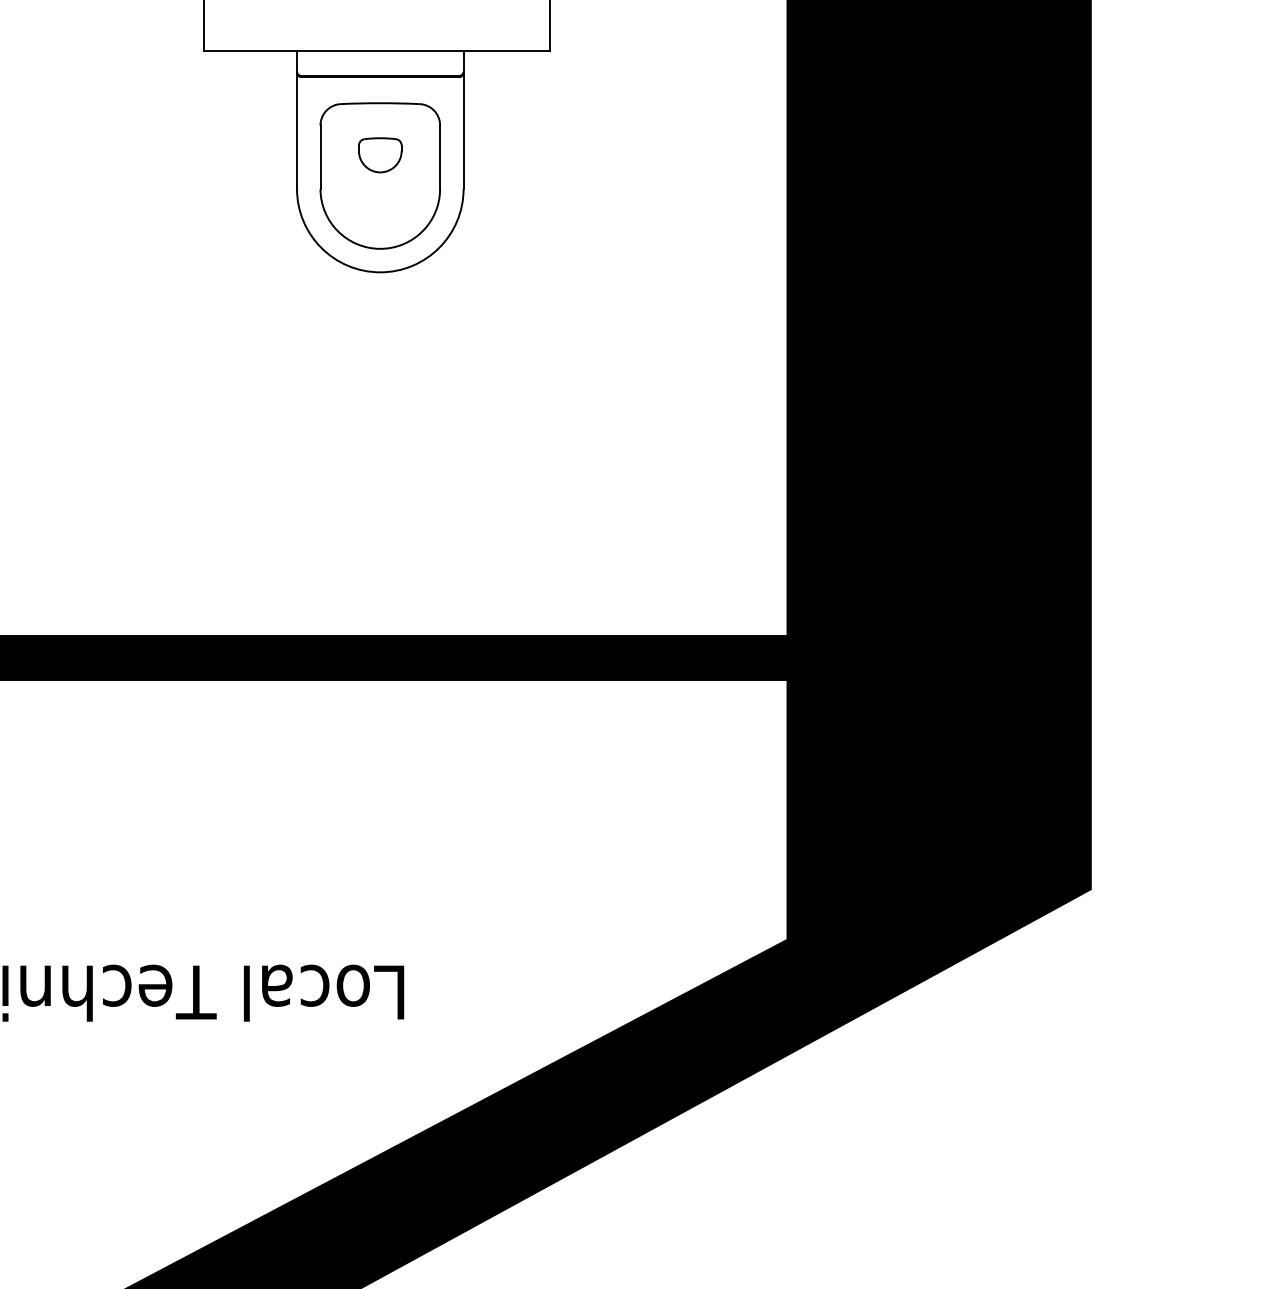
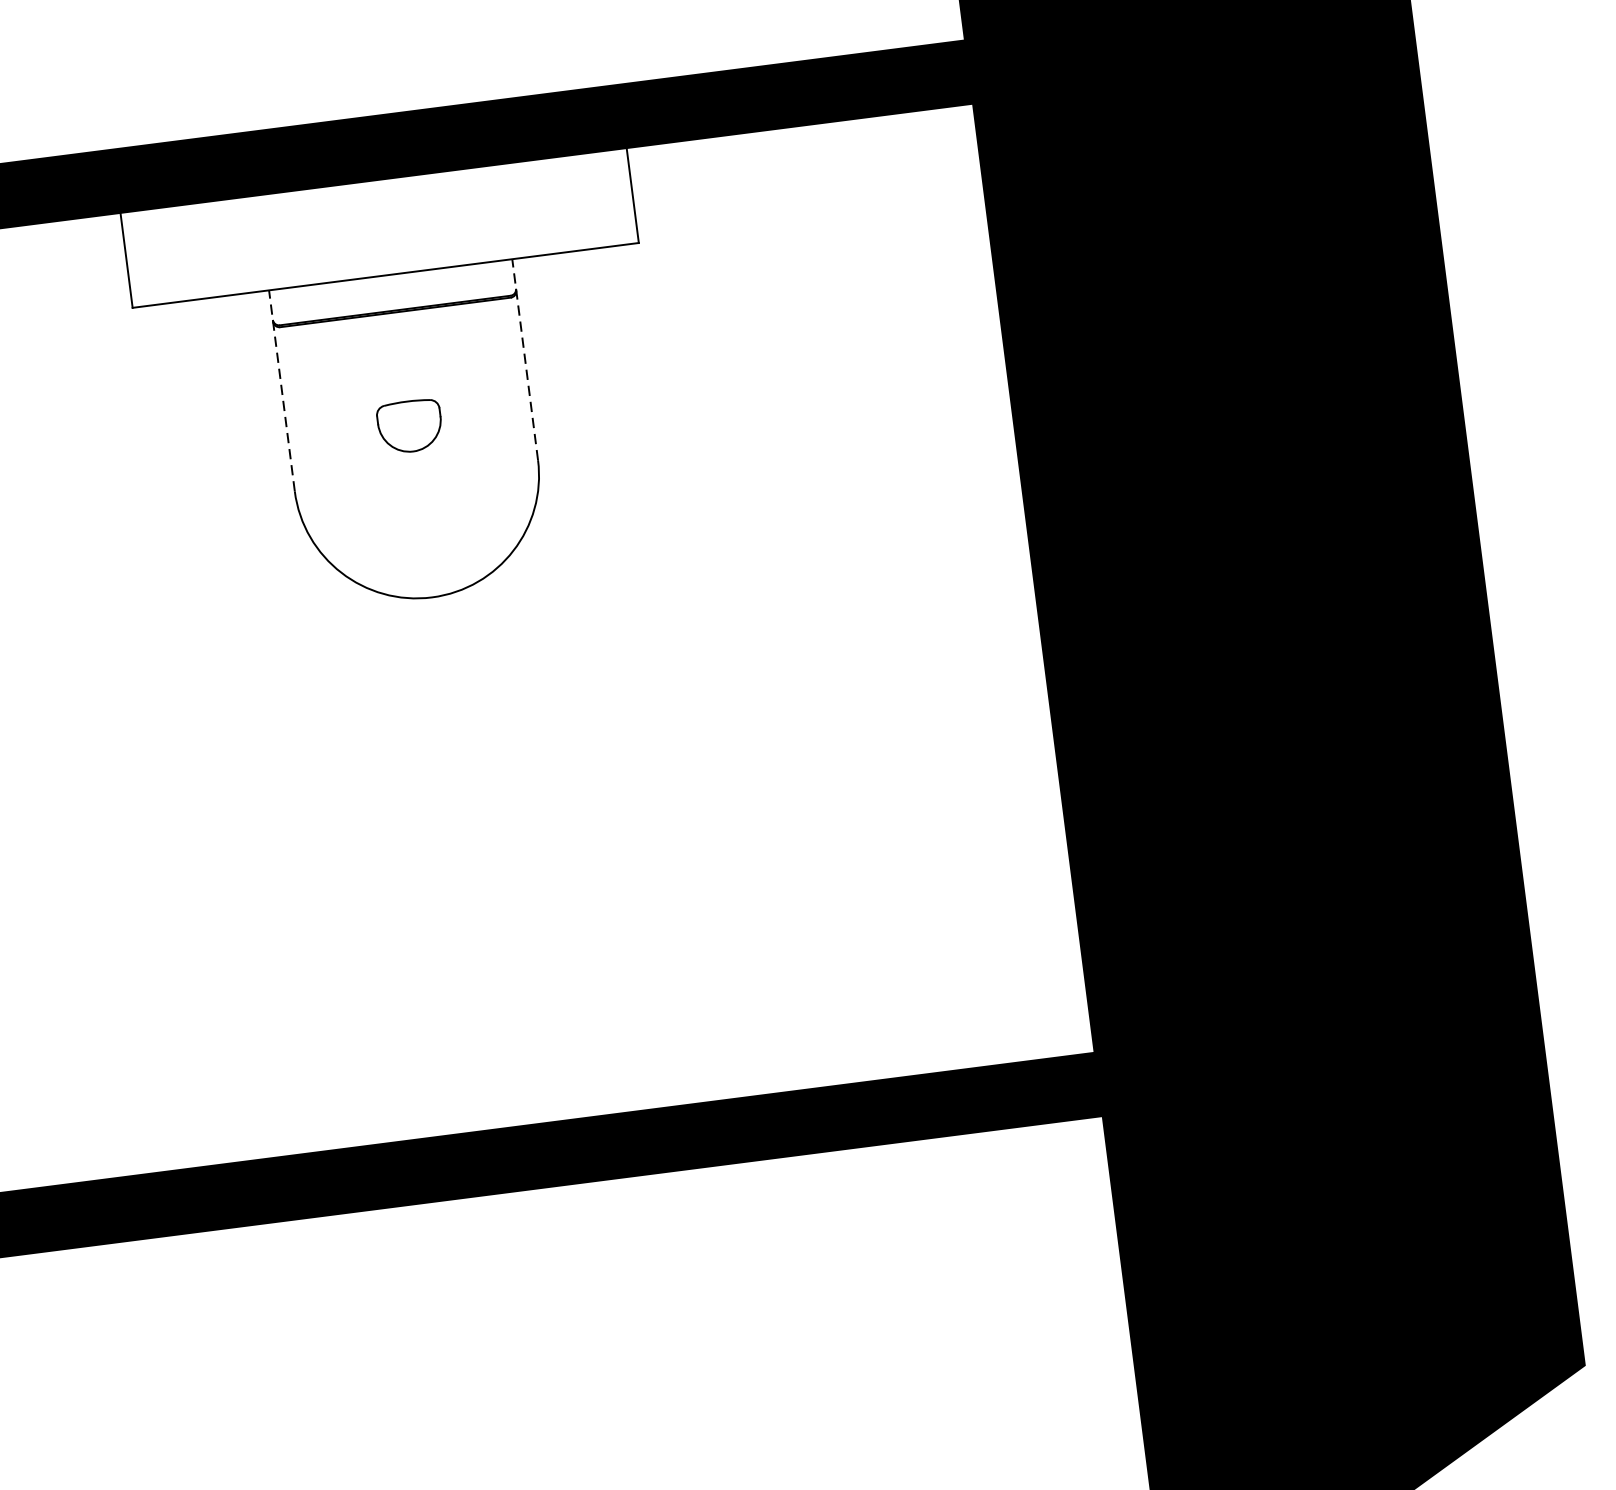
line: (297, 120) -> (282, 391), solid -> dashed
line: (463, 120) -> (525, 360), solid -> dashed
part: (379, 175) -> (412, 456), removed

